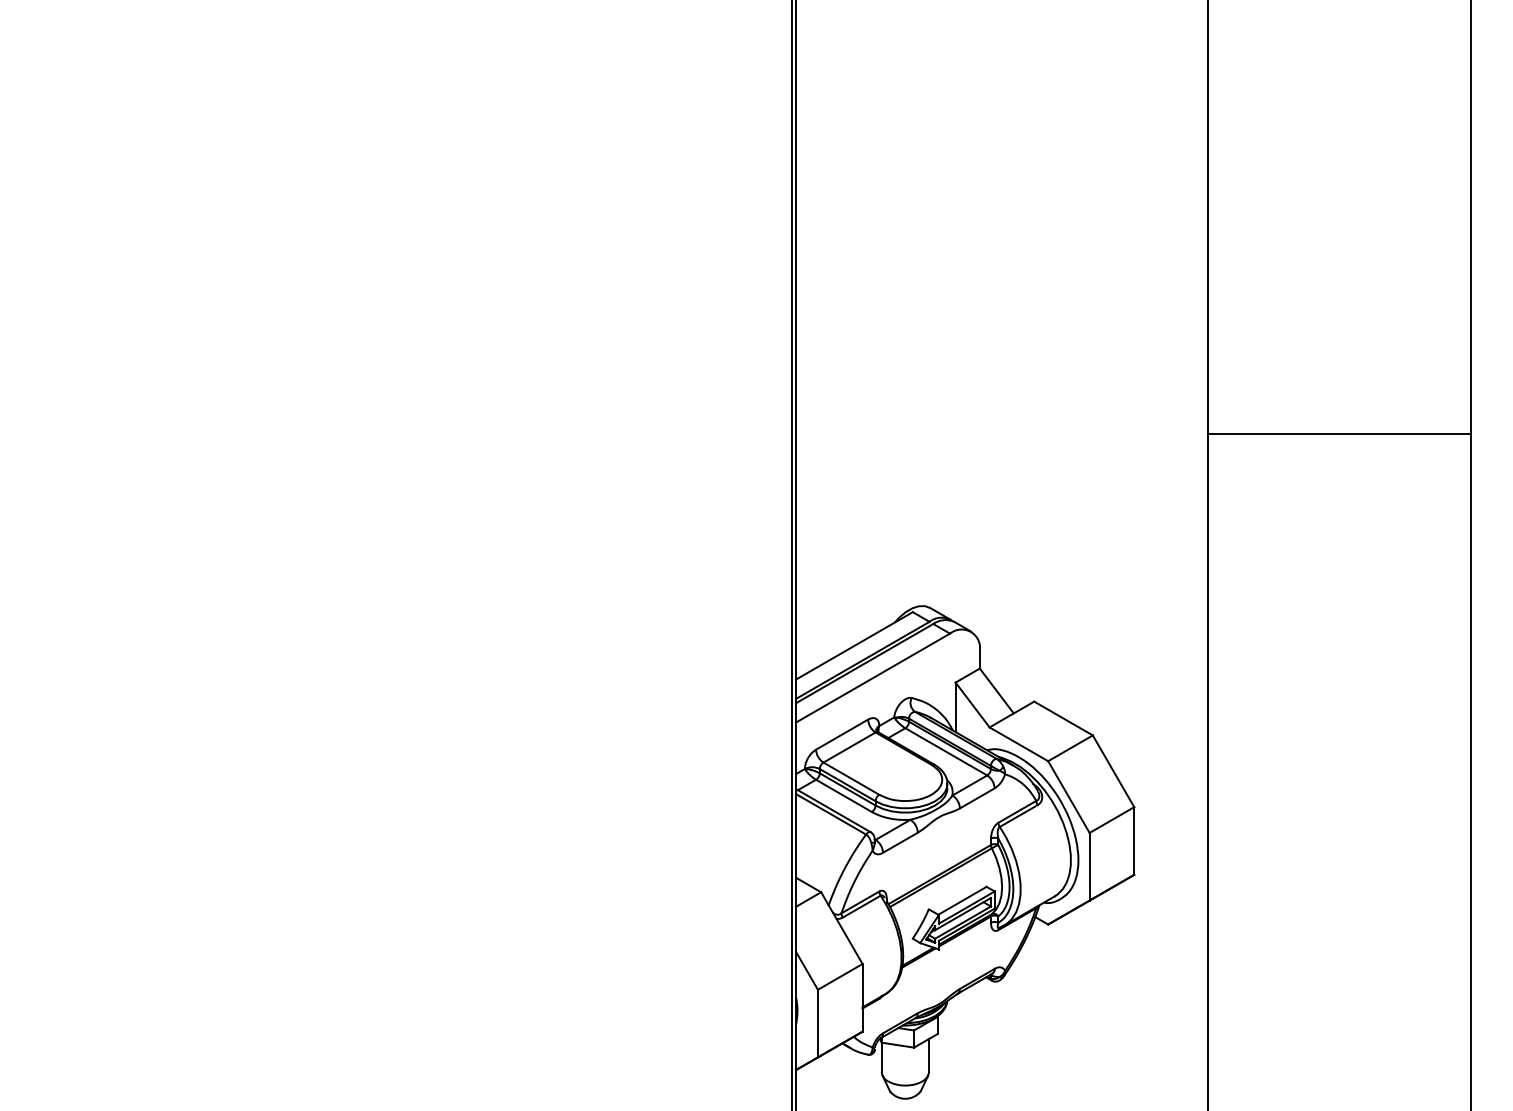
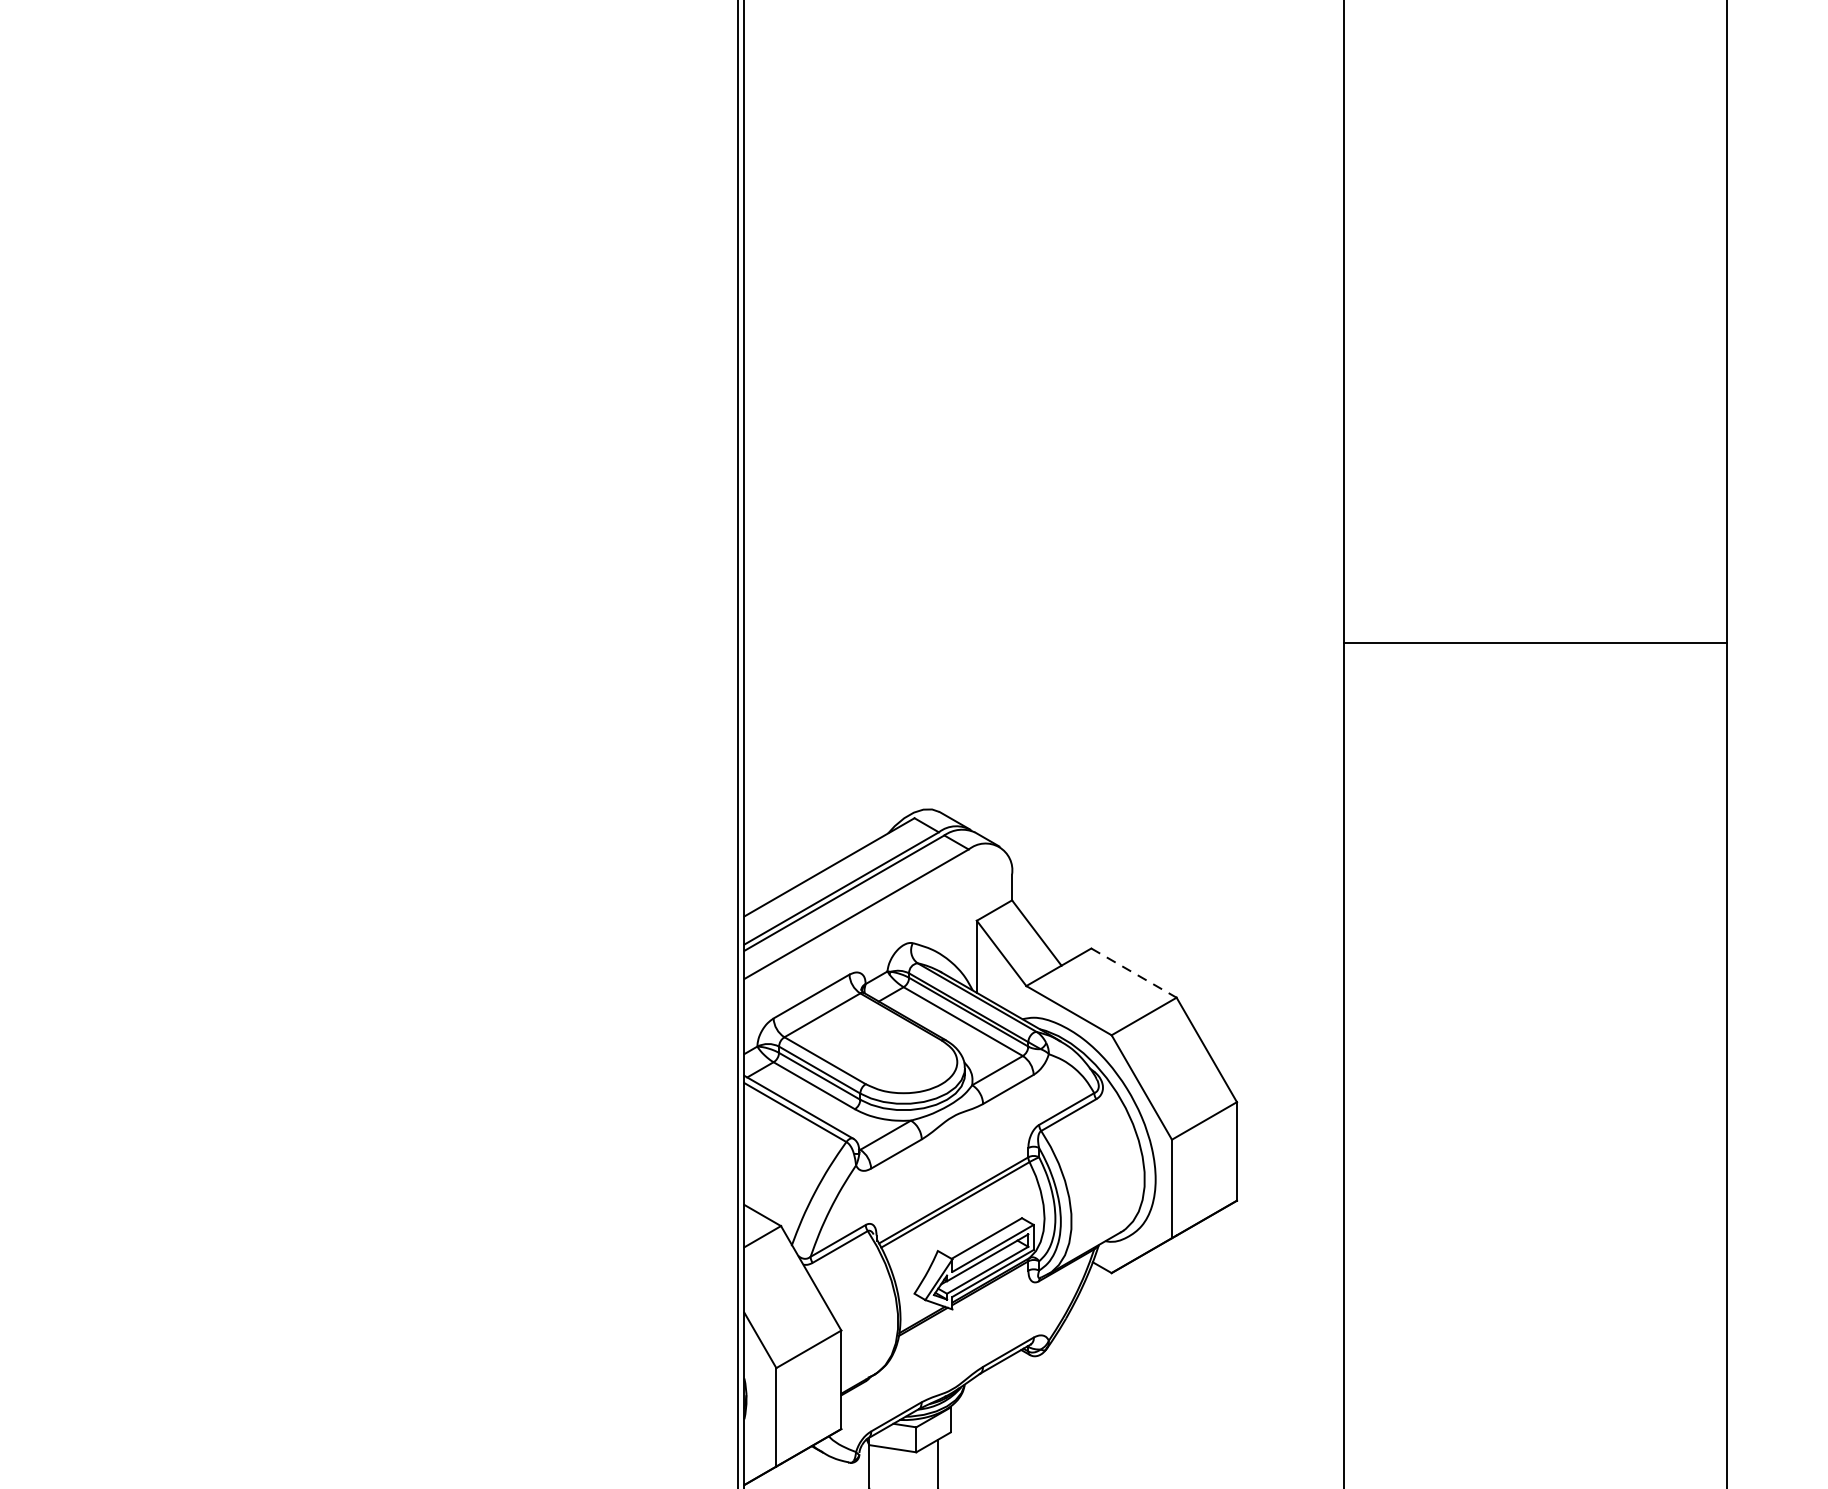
line: (1338, 434) -> (1534, 643), moved
line: (1063, 718) -> (1133, 973), solid -> dashed

